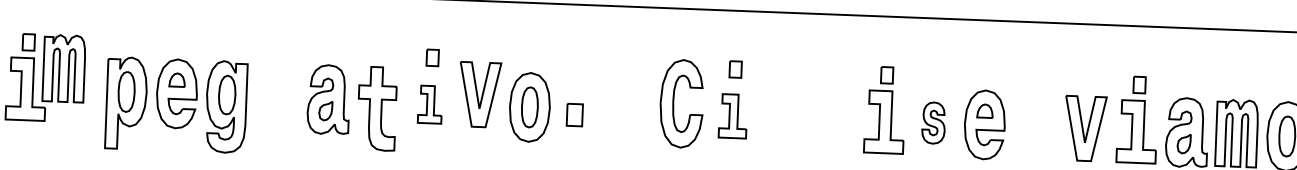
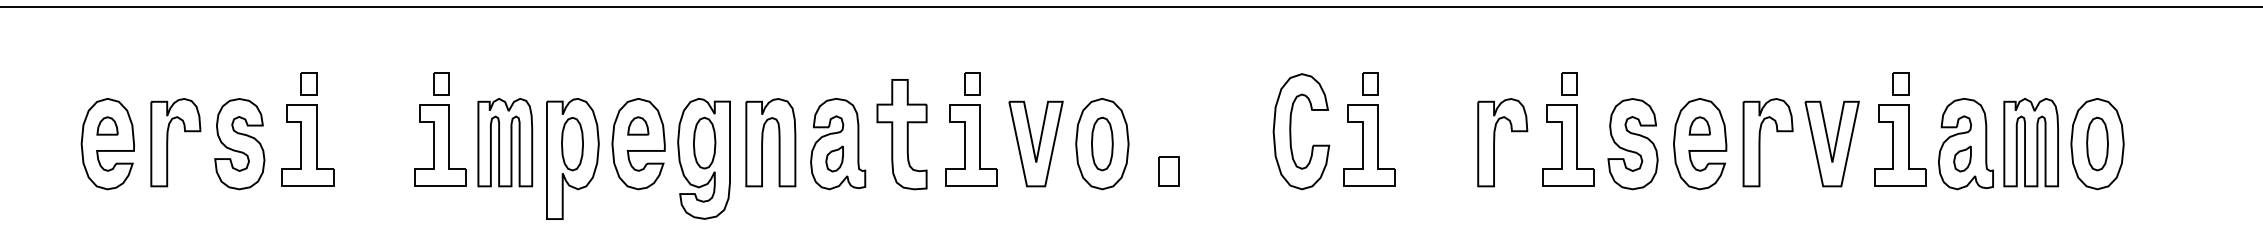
part: (64, 68) -> (505, 142), moved
part: (479, 94) -> (1035, 143), moved
part: (272, 96) -> (763, 142), added
part: (430, 104) -> (971, 145), size x1.67
part: (376, 108) -> (901, 134), moved
part: (574, 114) -> (1168, 171), moved
part: (733, 116) -> (1369, 145), size x1.43
part: (829, 116) -> (1495, 140), added
part: (933, 123) -> (1632, 144), size x1.67
part: (1030, 125) -> (1760, 142), added

